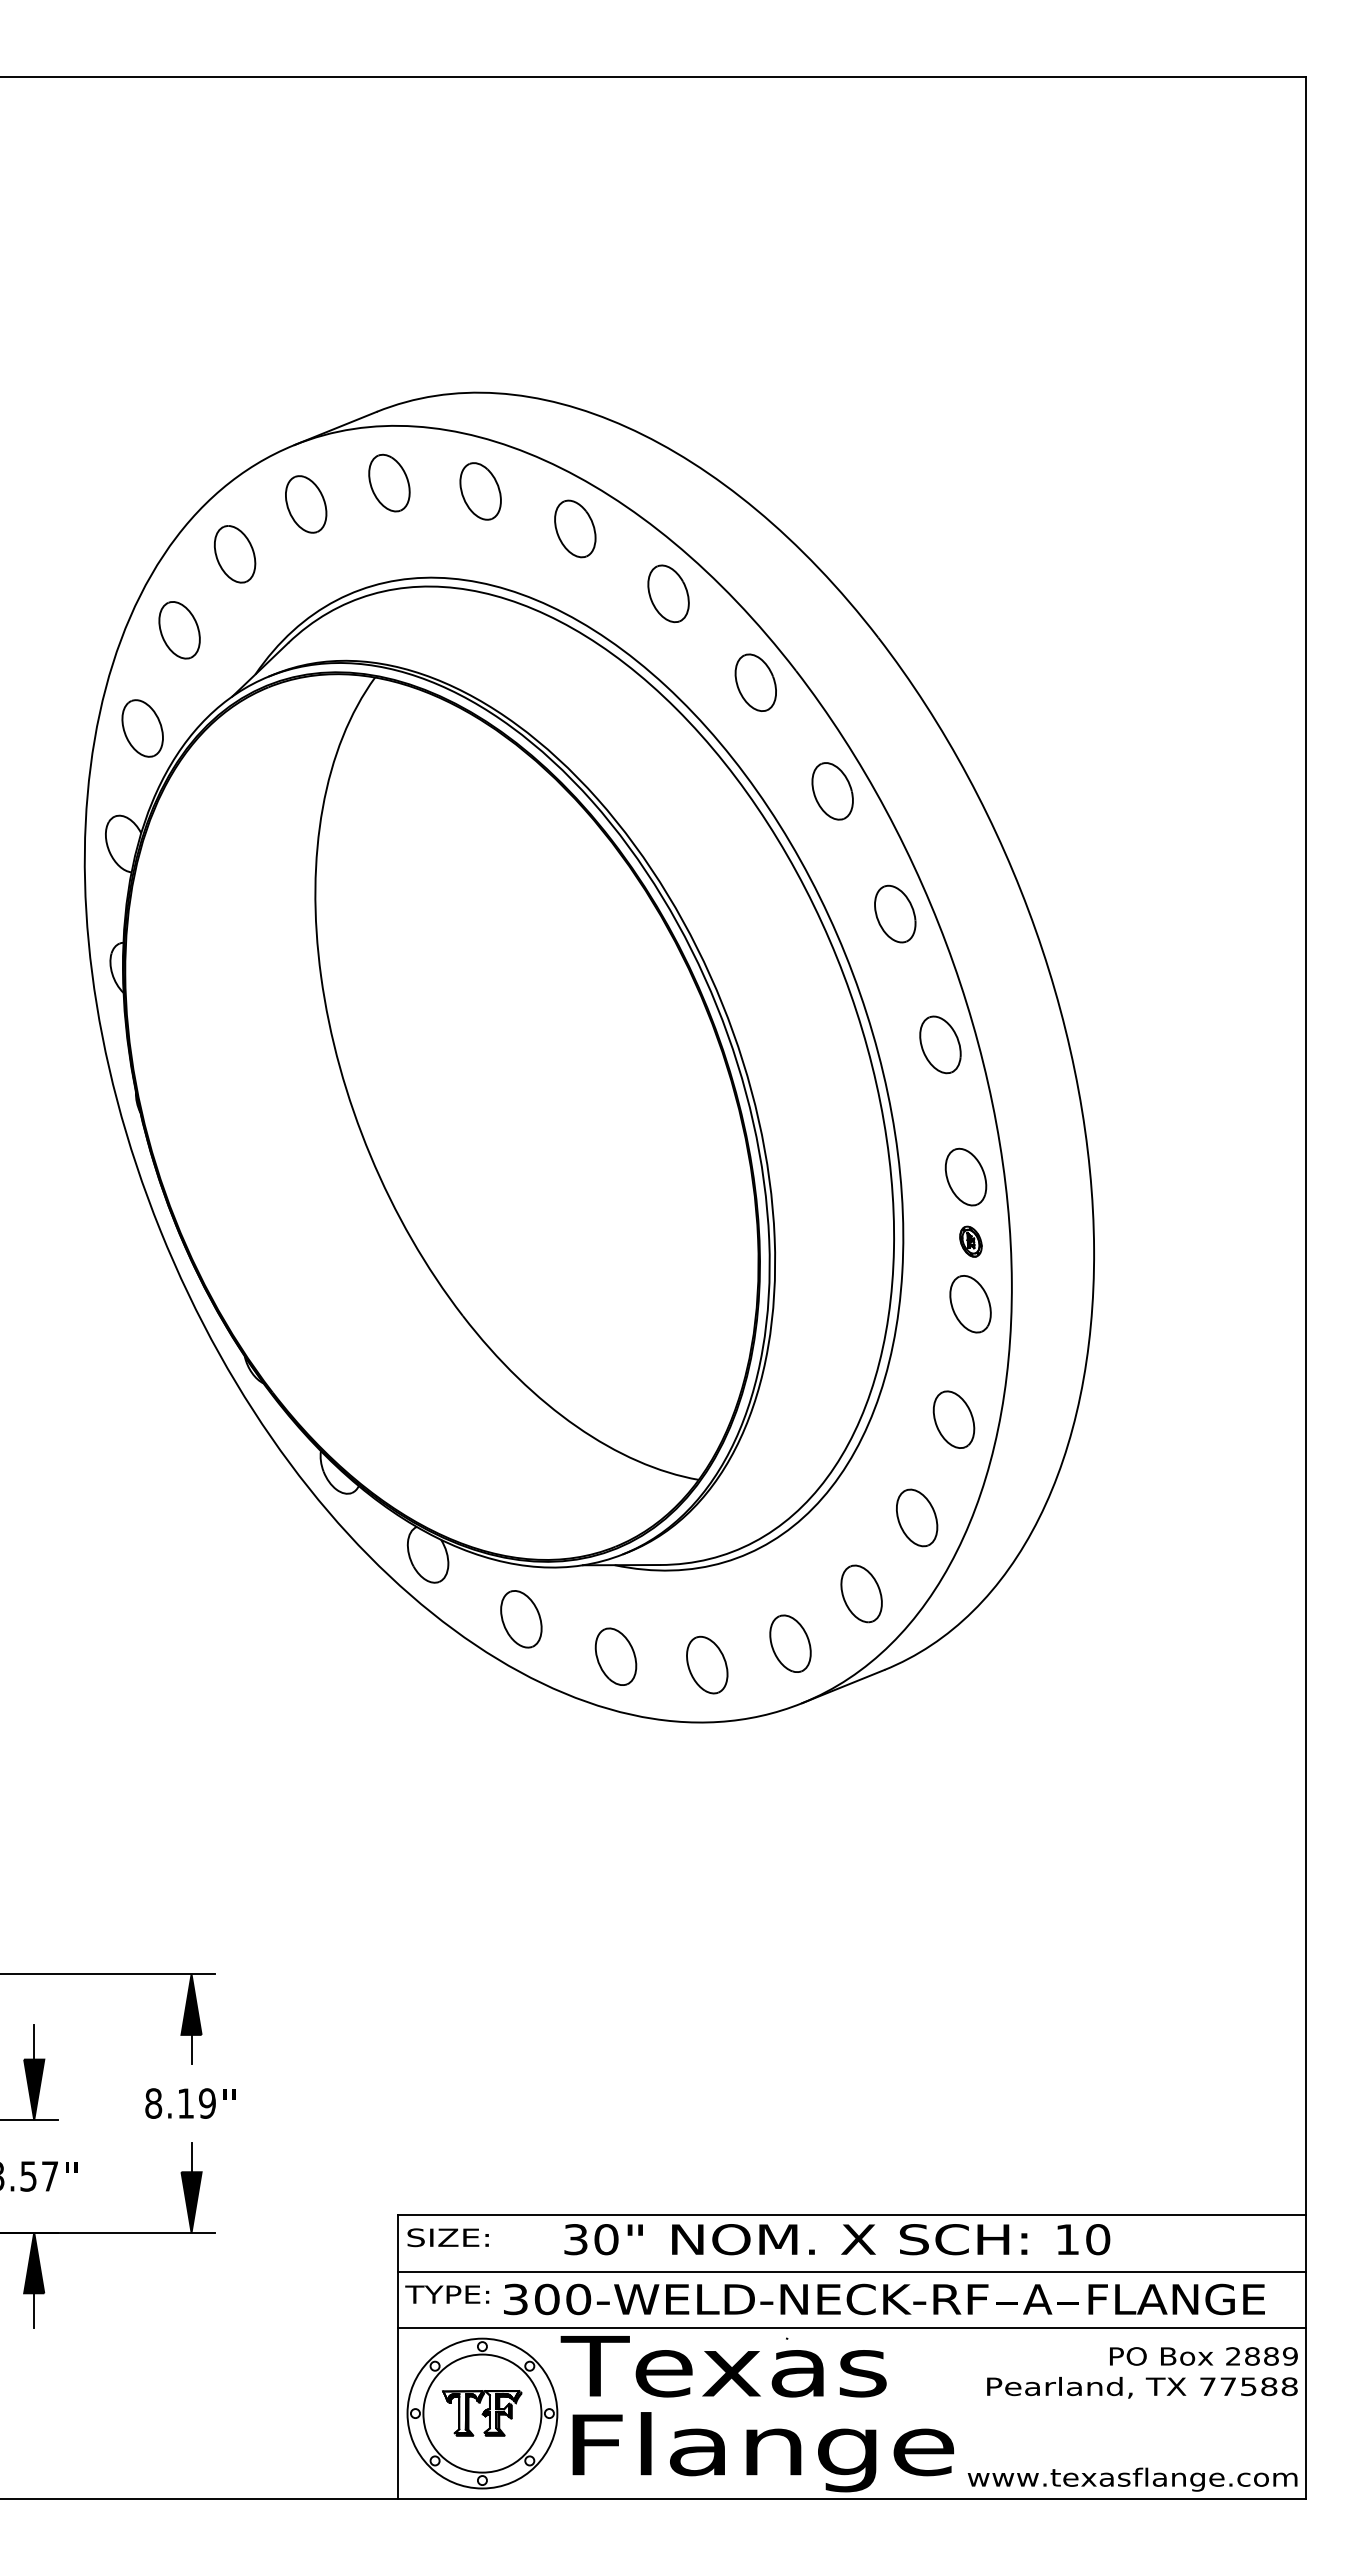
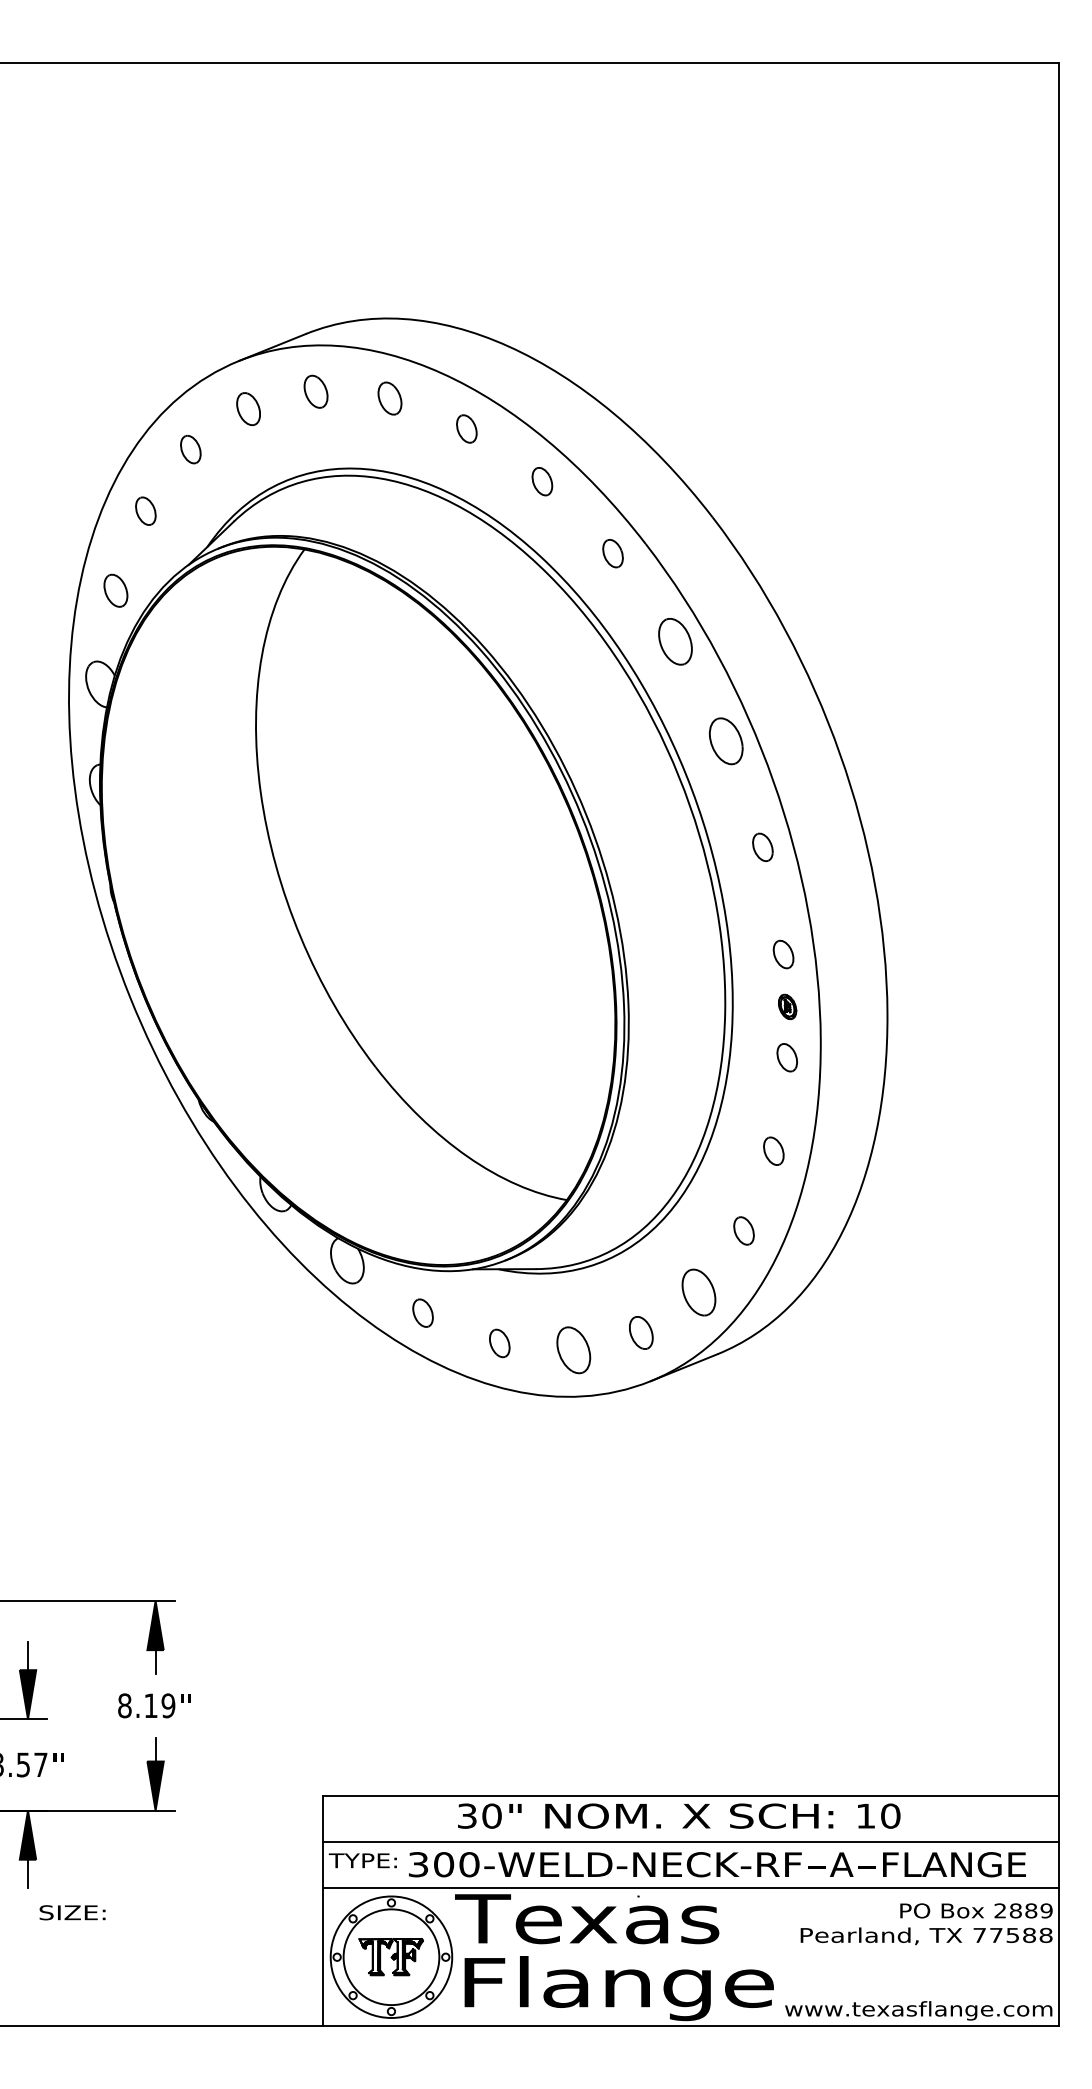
part: (389, 482) -> (316, 391), size x0.7
part: (480, 491) -> (389, 398), size x0.7
part: (306, 504) -> (248, 409), size x0.7
part: (575, 528) -> (466, 428), size x0.6
part: (234, 554) -> (190, 449), size x0.6
part: (668, 593) -> (542, 481), size x0.6
part: (179, 630) -> (145, 511), size x0.6
part: (755, 682) -> (612, 553), size x0.6
part: (142, 728) -> (115, 590), size x0.7
part: (940, 1044) -> (762, 847), size x0.6
part: (965, 1176) -> (783, 954), size x0.6
part: (970, 1304) -> (787, 1057), size x0.6
part: (953, 1419) -> (773, 1151), size x0.6
part: (917, 1517) -> (744, 1230), size x0.6
part: (521, 1619) -> (423, 1313), size x0.6
part: (790, 1643) -> (641, 1332), size x0.7
part: (615, 1656) -> (499, 1343), size x0.6
text: (447, 2237) -> (72, 1912), moved

